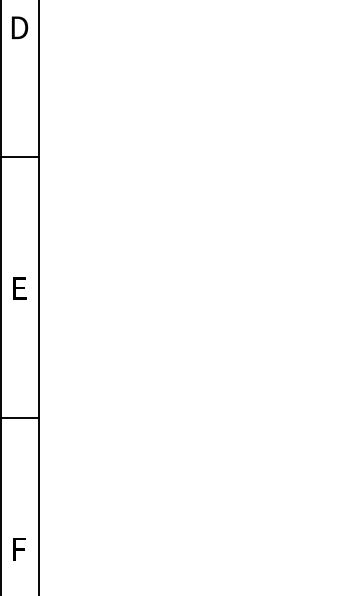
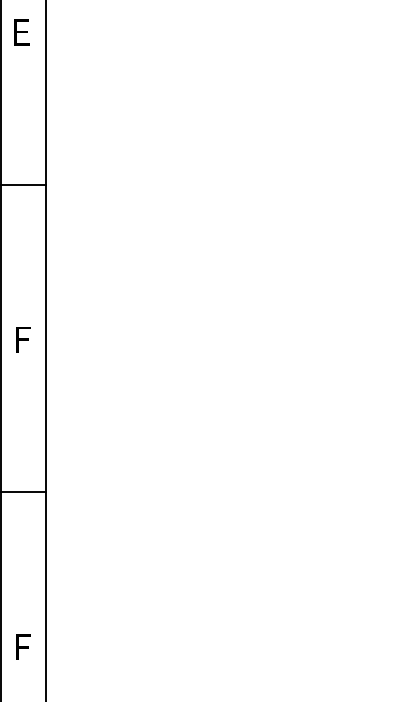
text: (19, 27) -> (23, 32), D -> E
text: (21, 294) -> (25, 346), E -> F

